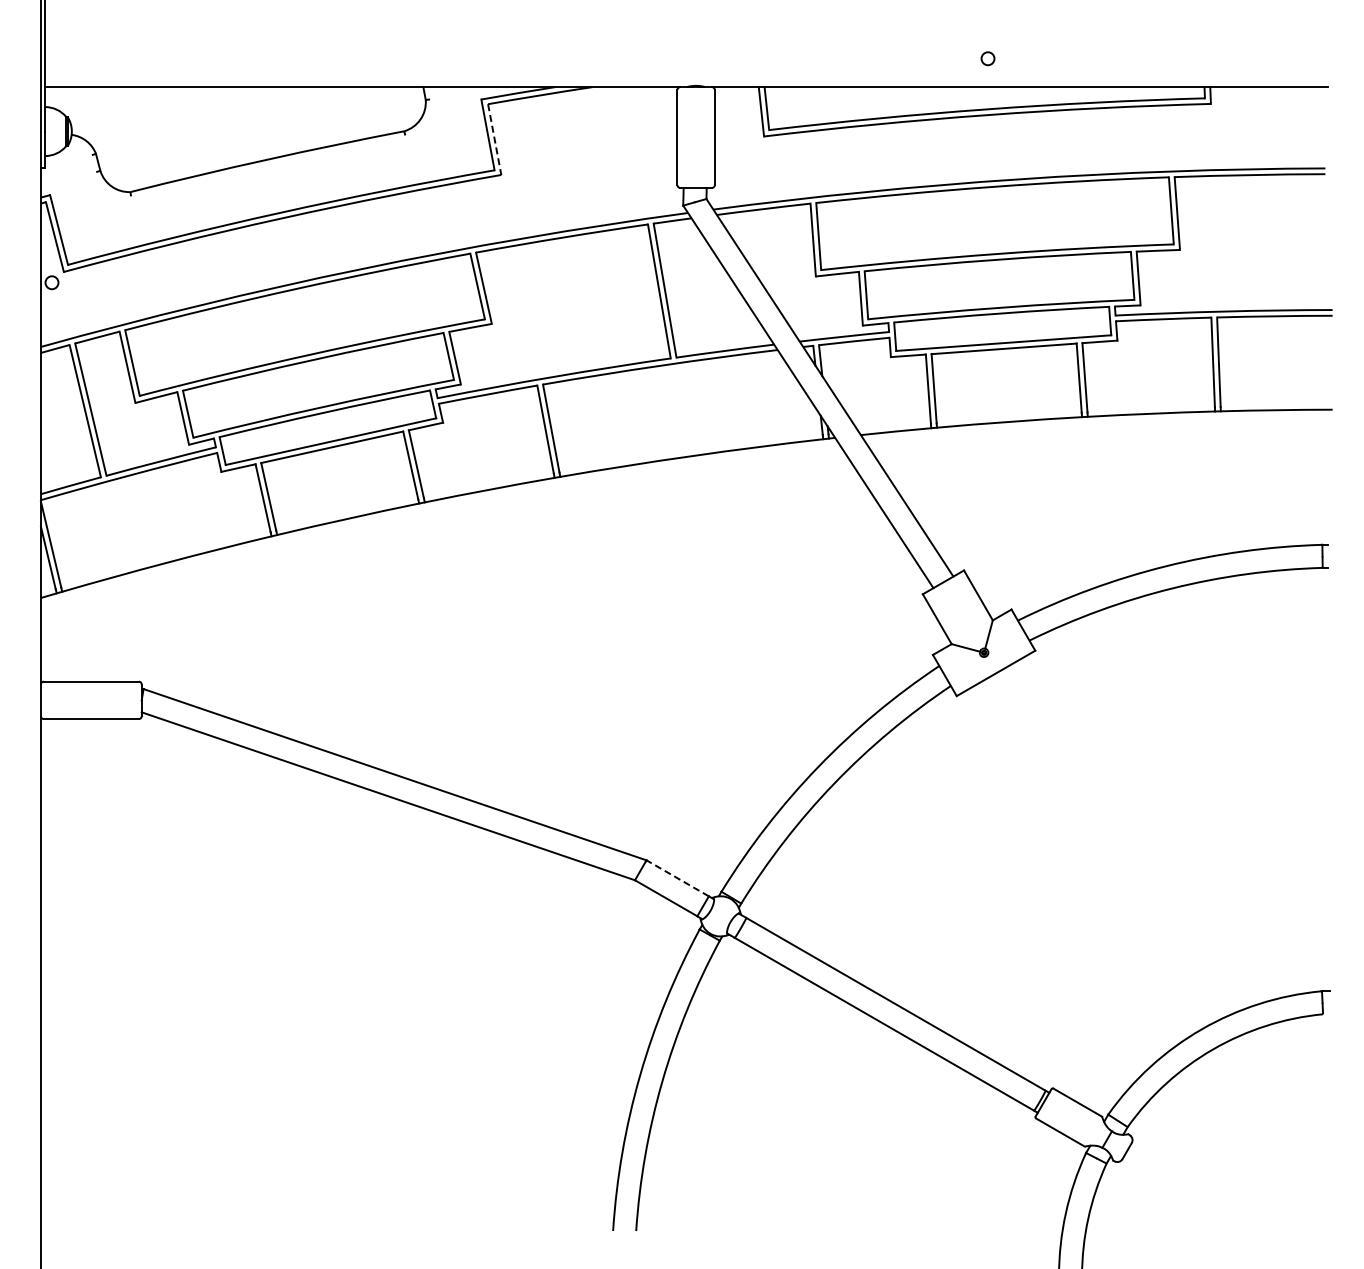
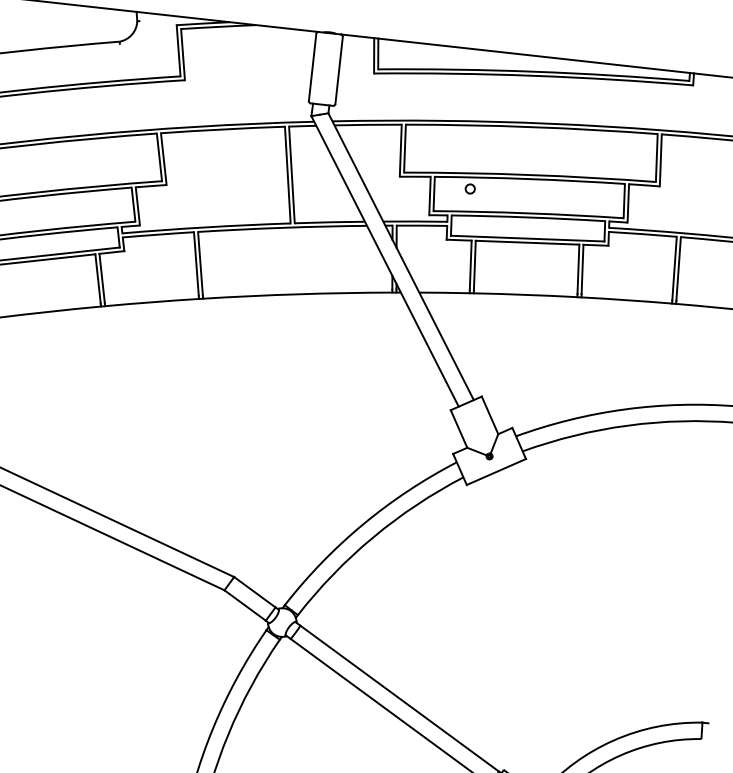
circle: (987, 58) -> (469, 188), moved
line: (494, 140) -> (182, 55), dashed -> solid
line: (677, 878) -> (254, 592), dashed -> solid

